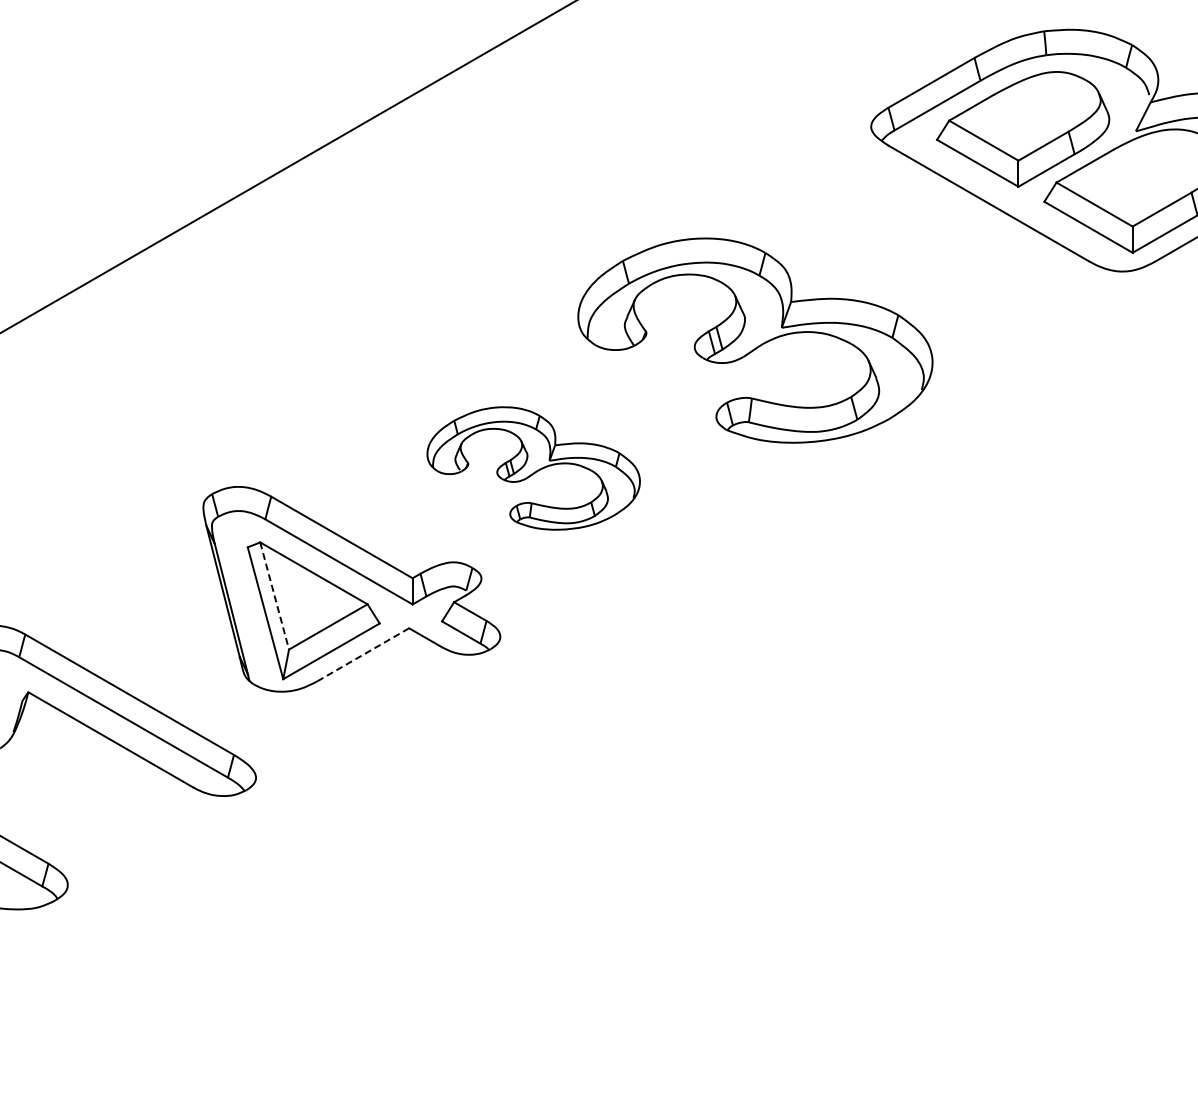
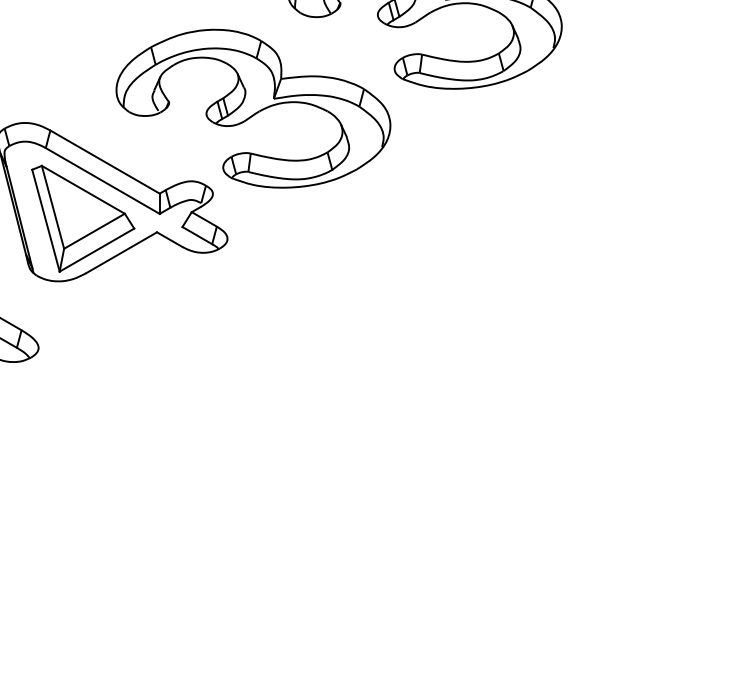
part: (533, 468) -> (253, 108), size x1.67
line: (274, 596) -> (52, 207), dashed -> solid
line: (363, 654) -> (121, 252), dashed -> solid

